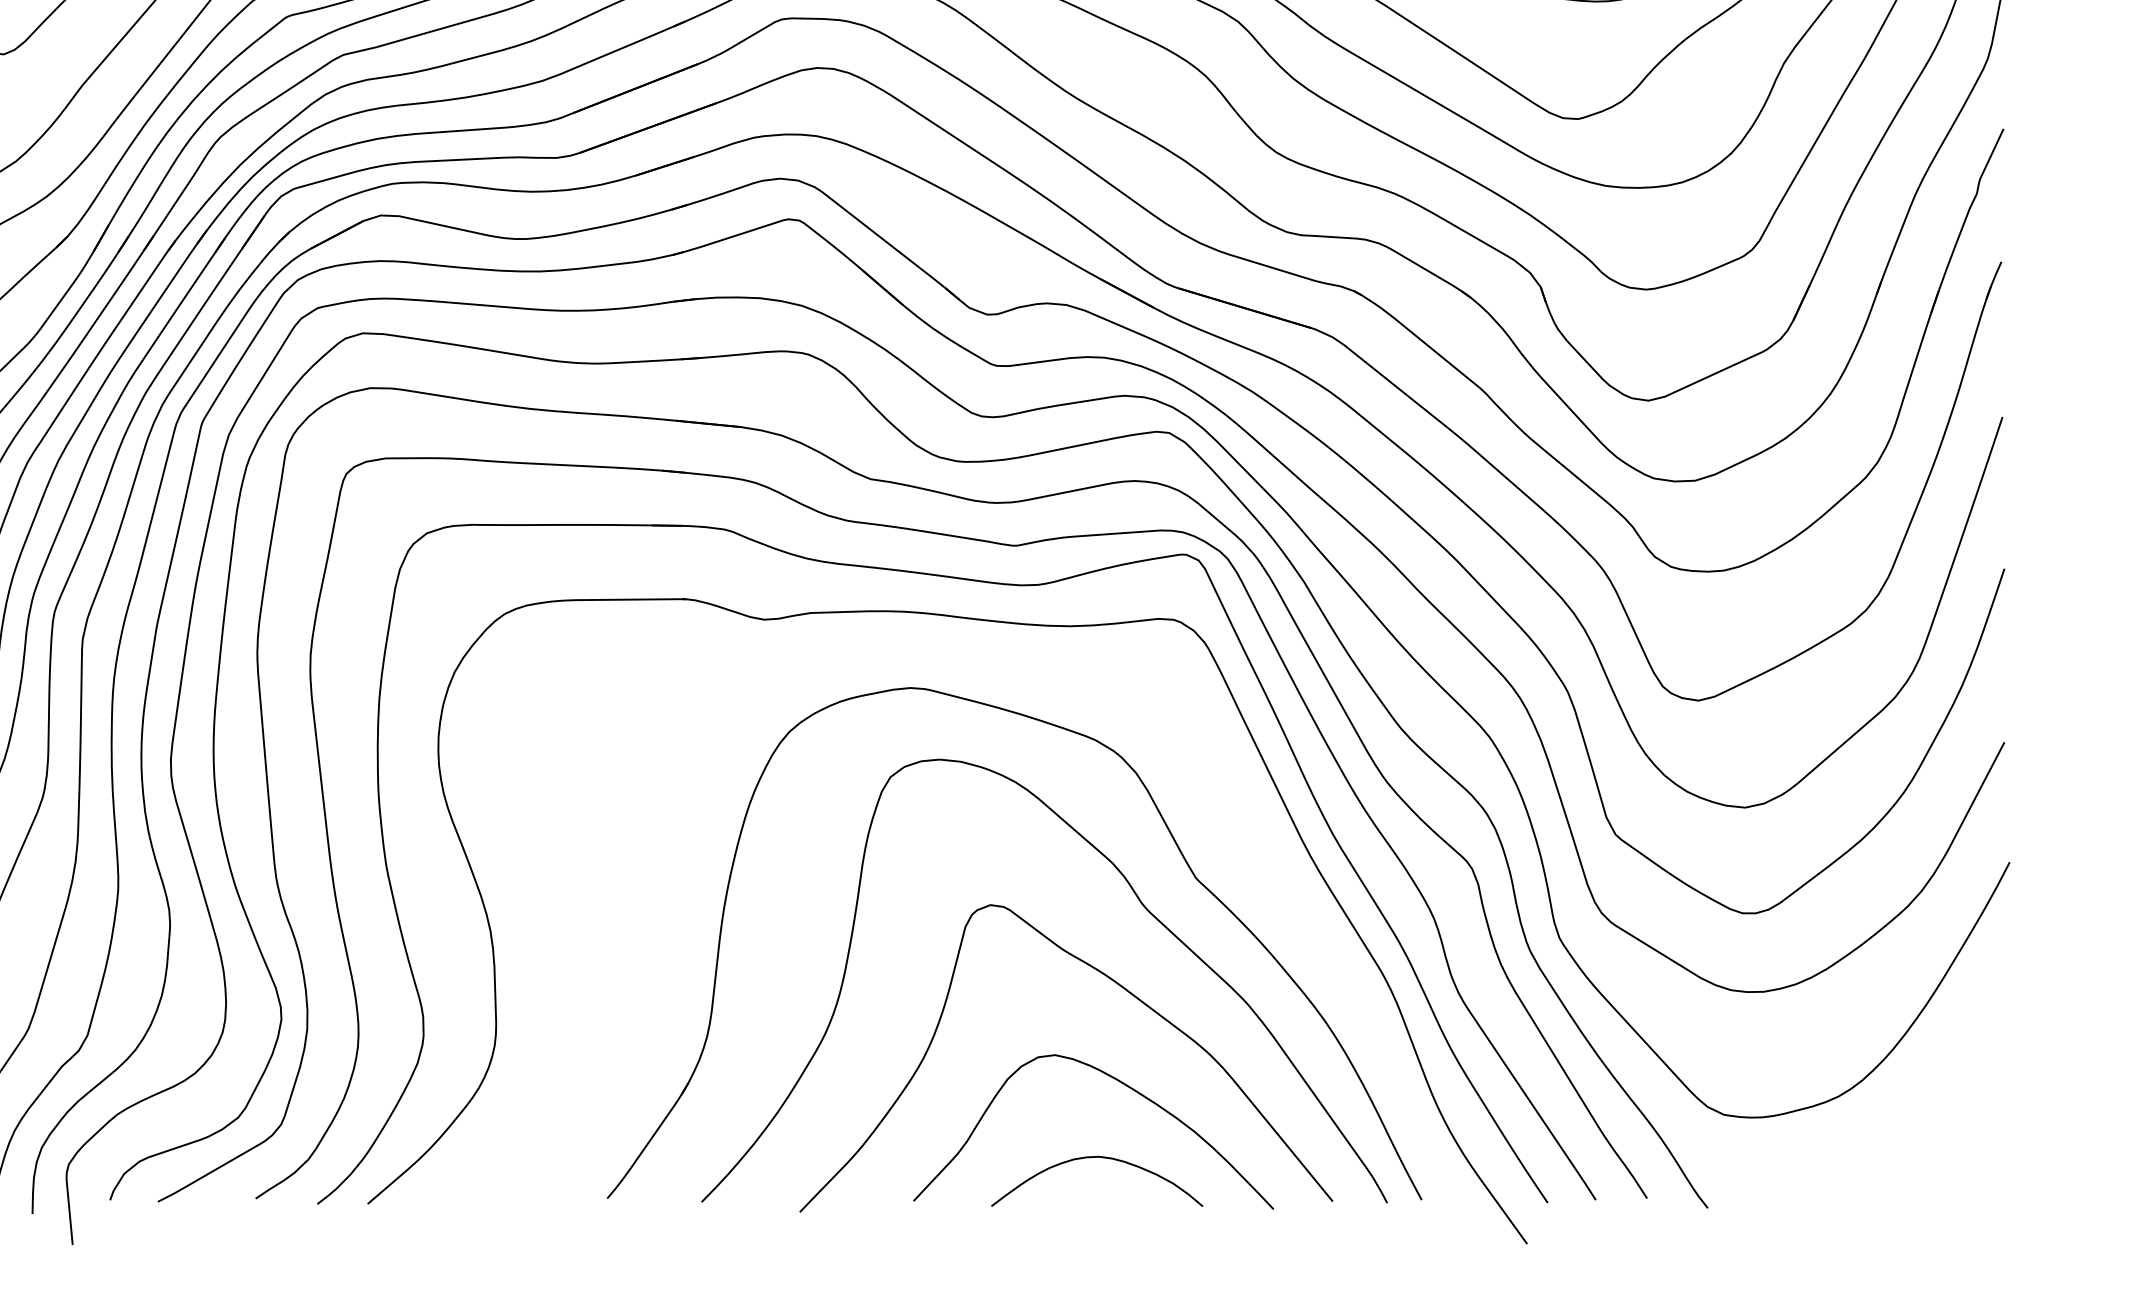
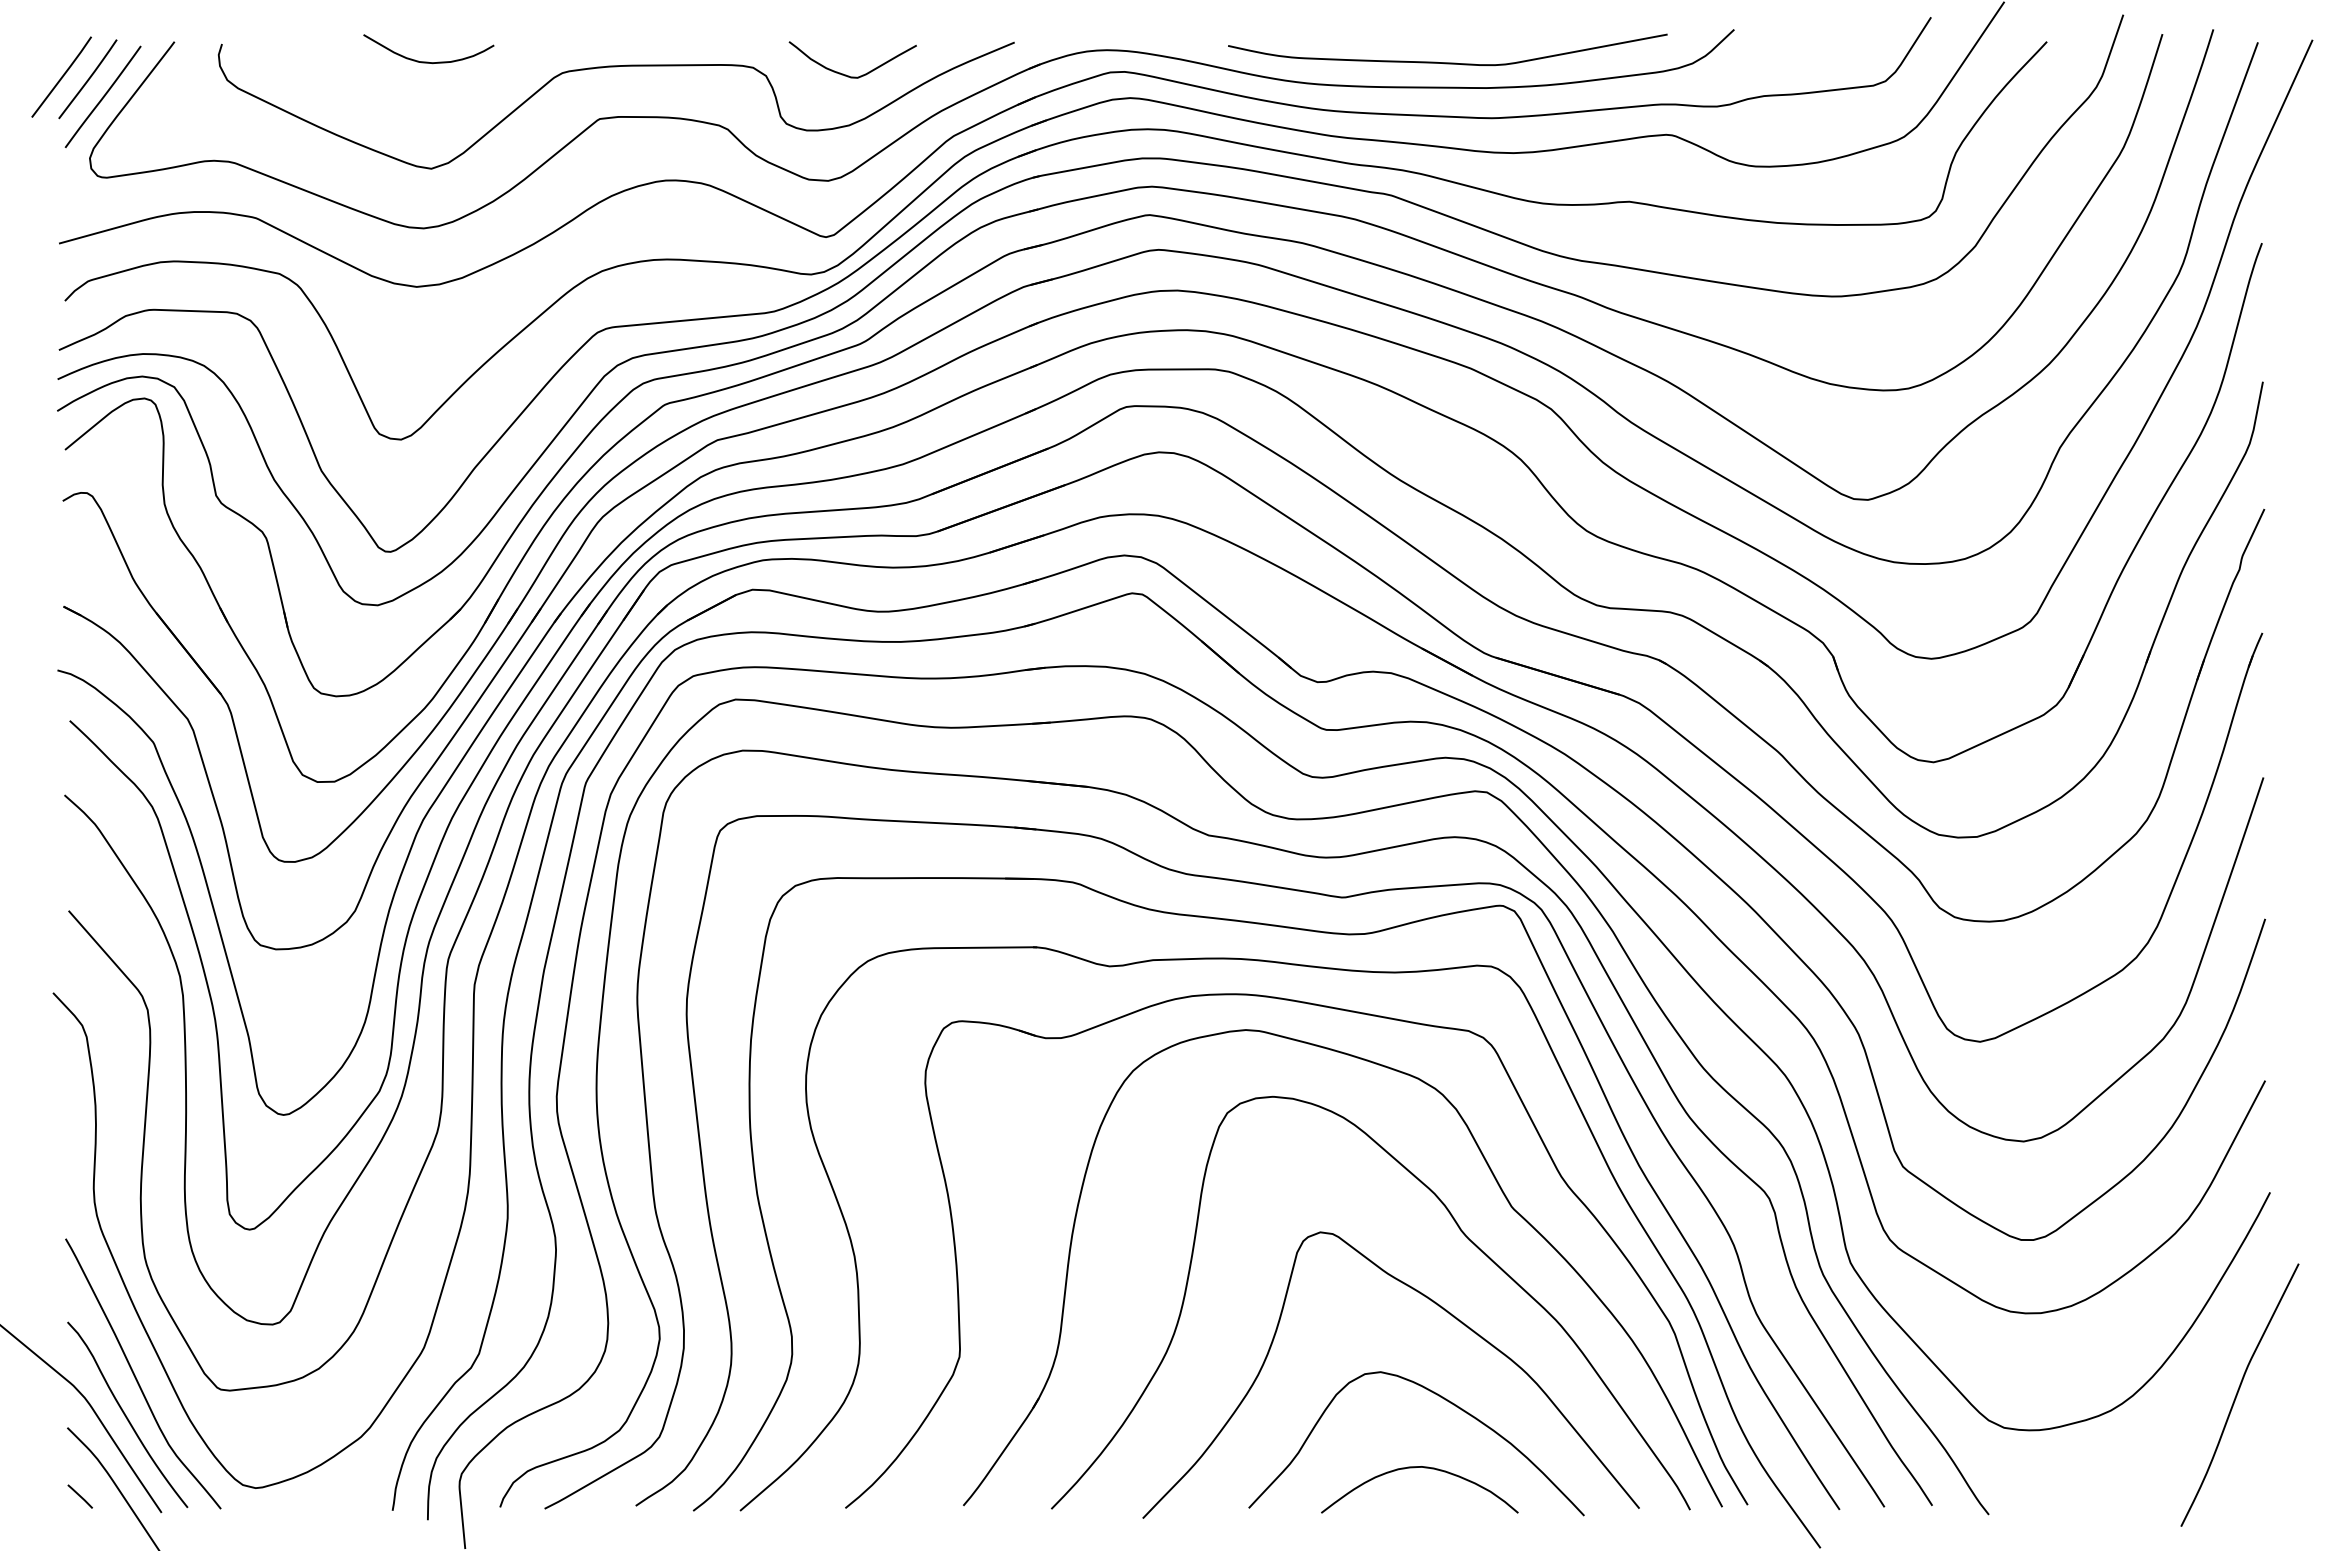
part: (1017, 668) -> (1345, 1011), added
curve: (1975, 1078) -> (2238, 1393), added

